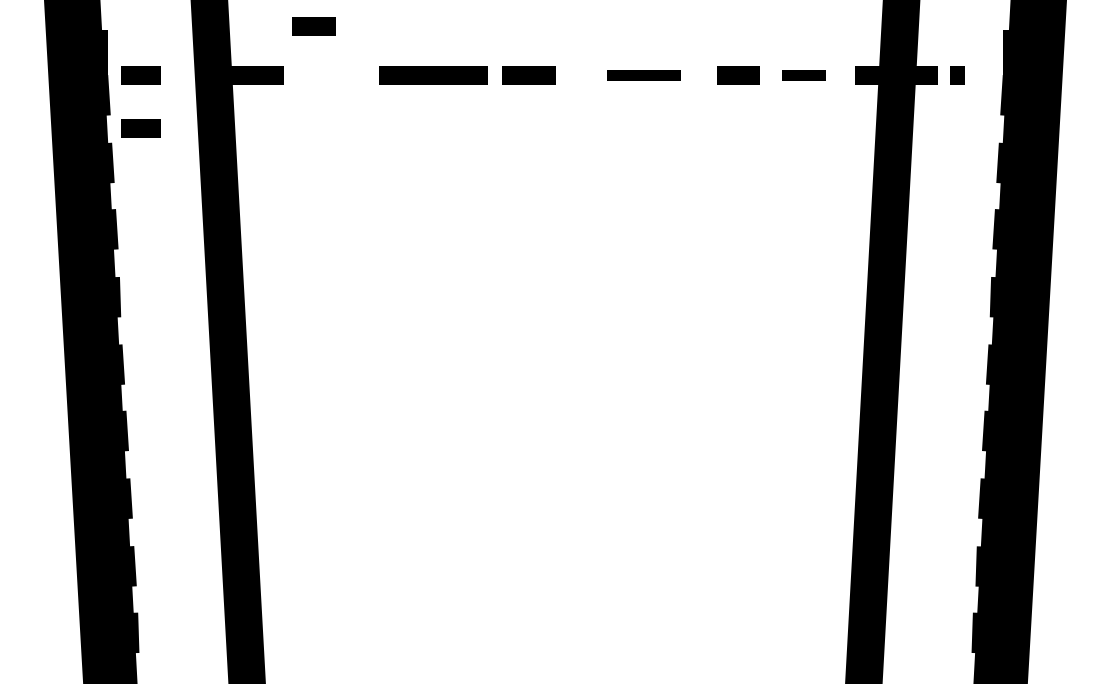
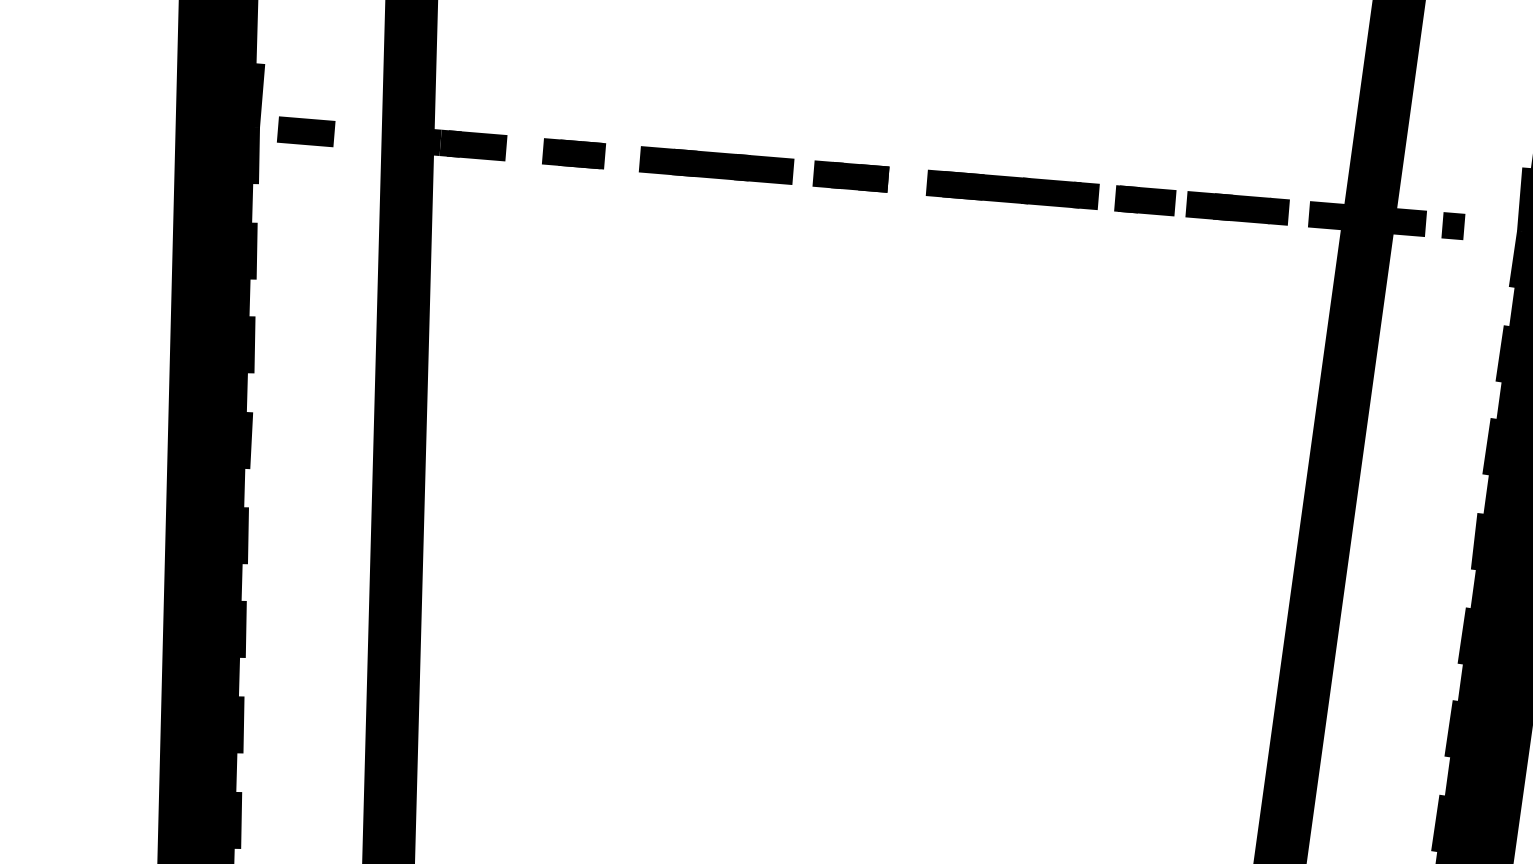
part: (313, 26) -> (573, 153), moved
part: (643, 75) -> (1012, 189), size x1.67
part: (803, 75) -> (1237, 208), size x1.67
curve: (140, 128) -> (299, 206), removed

